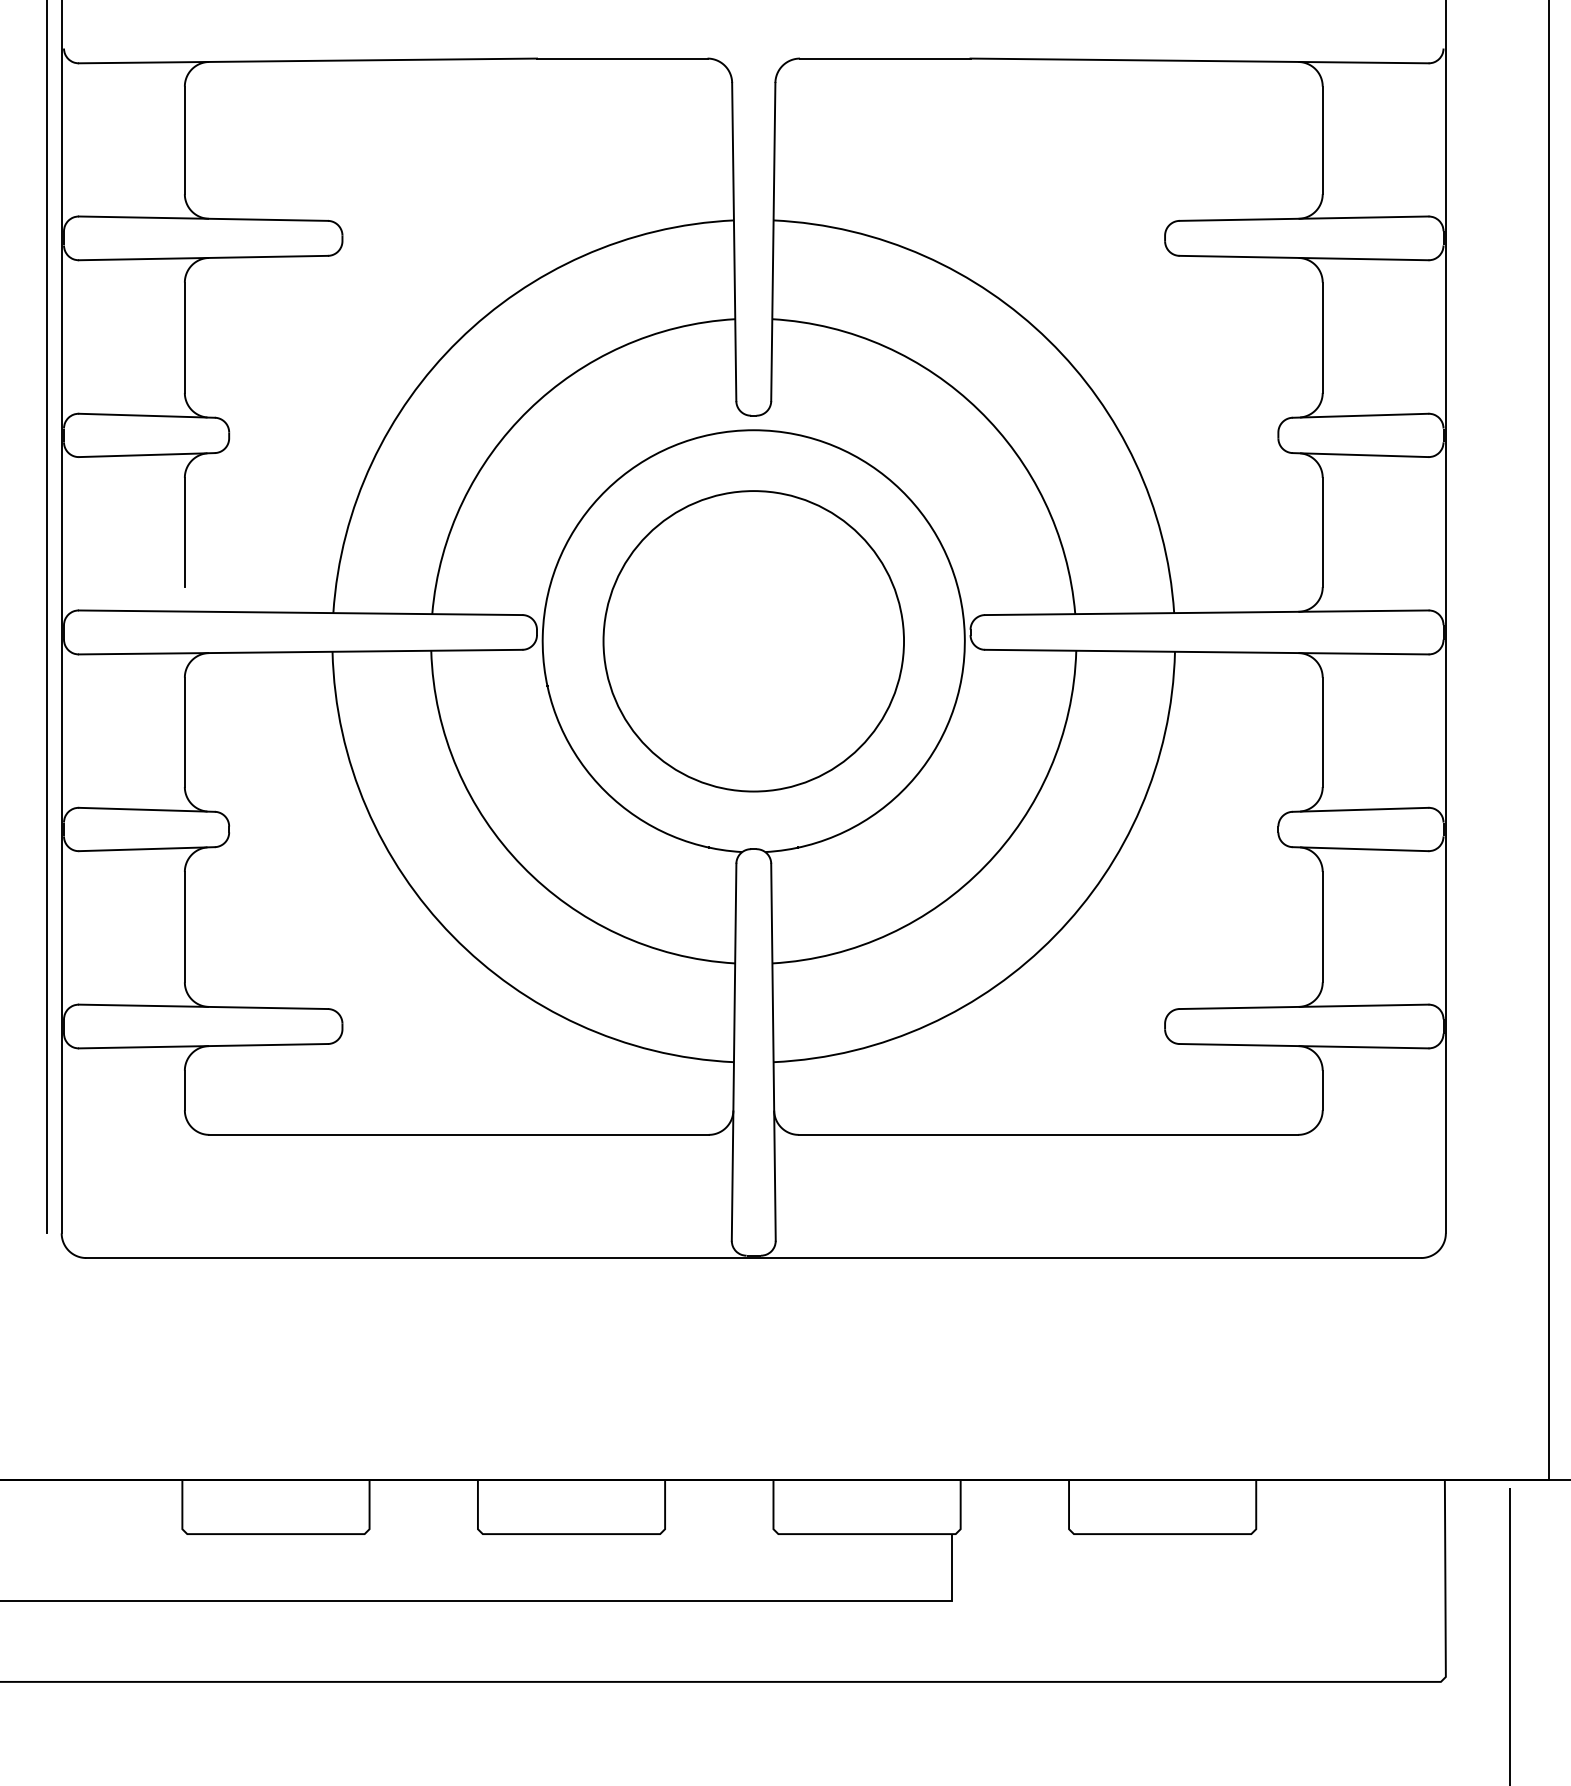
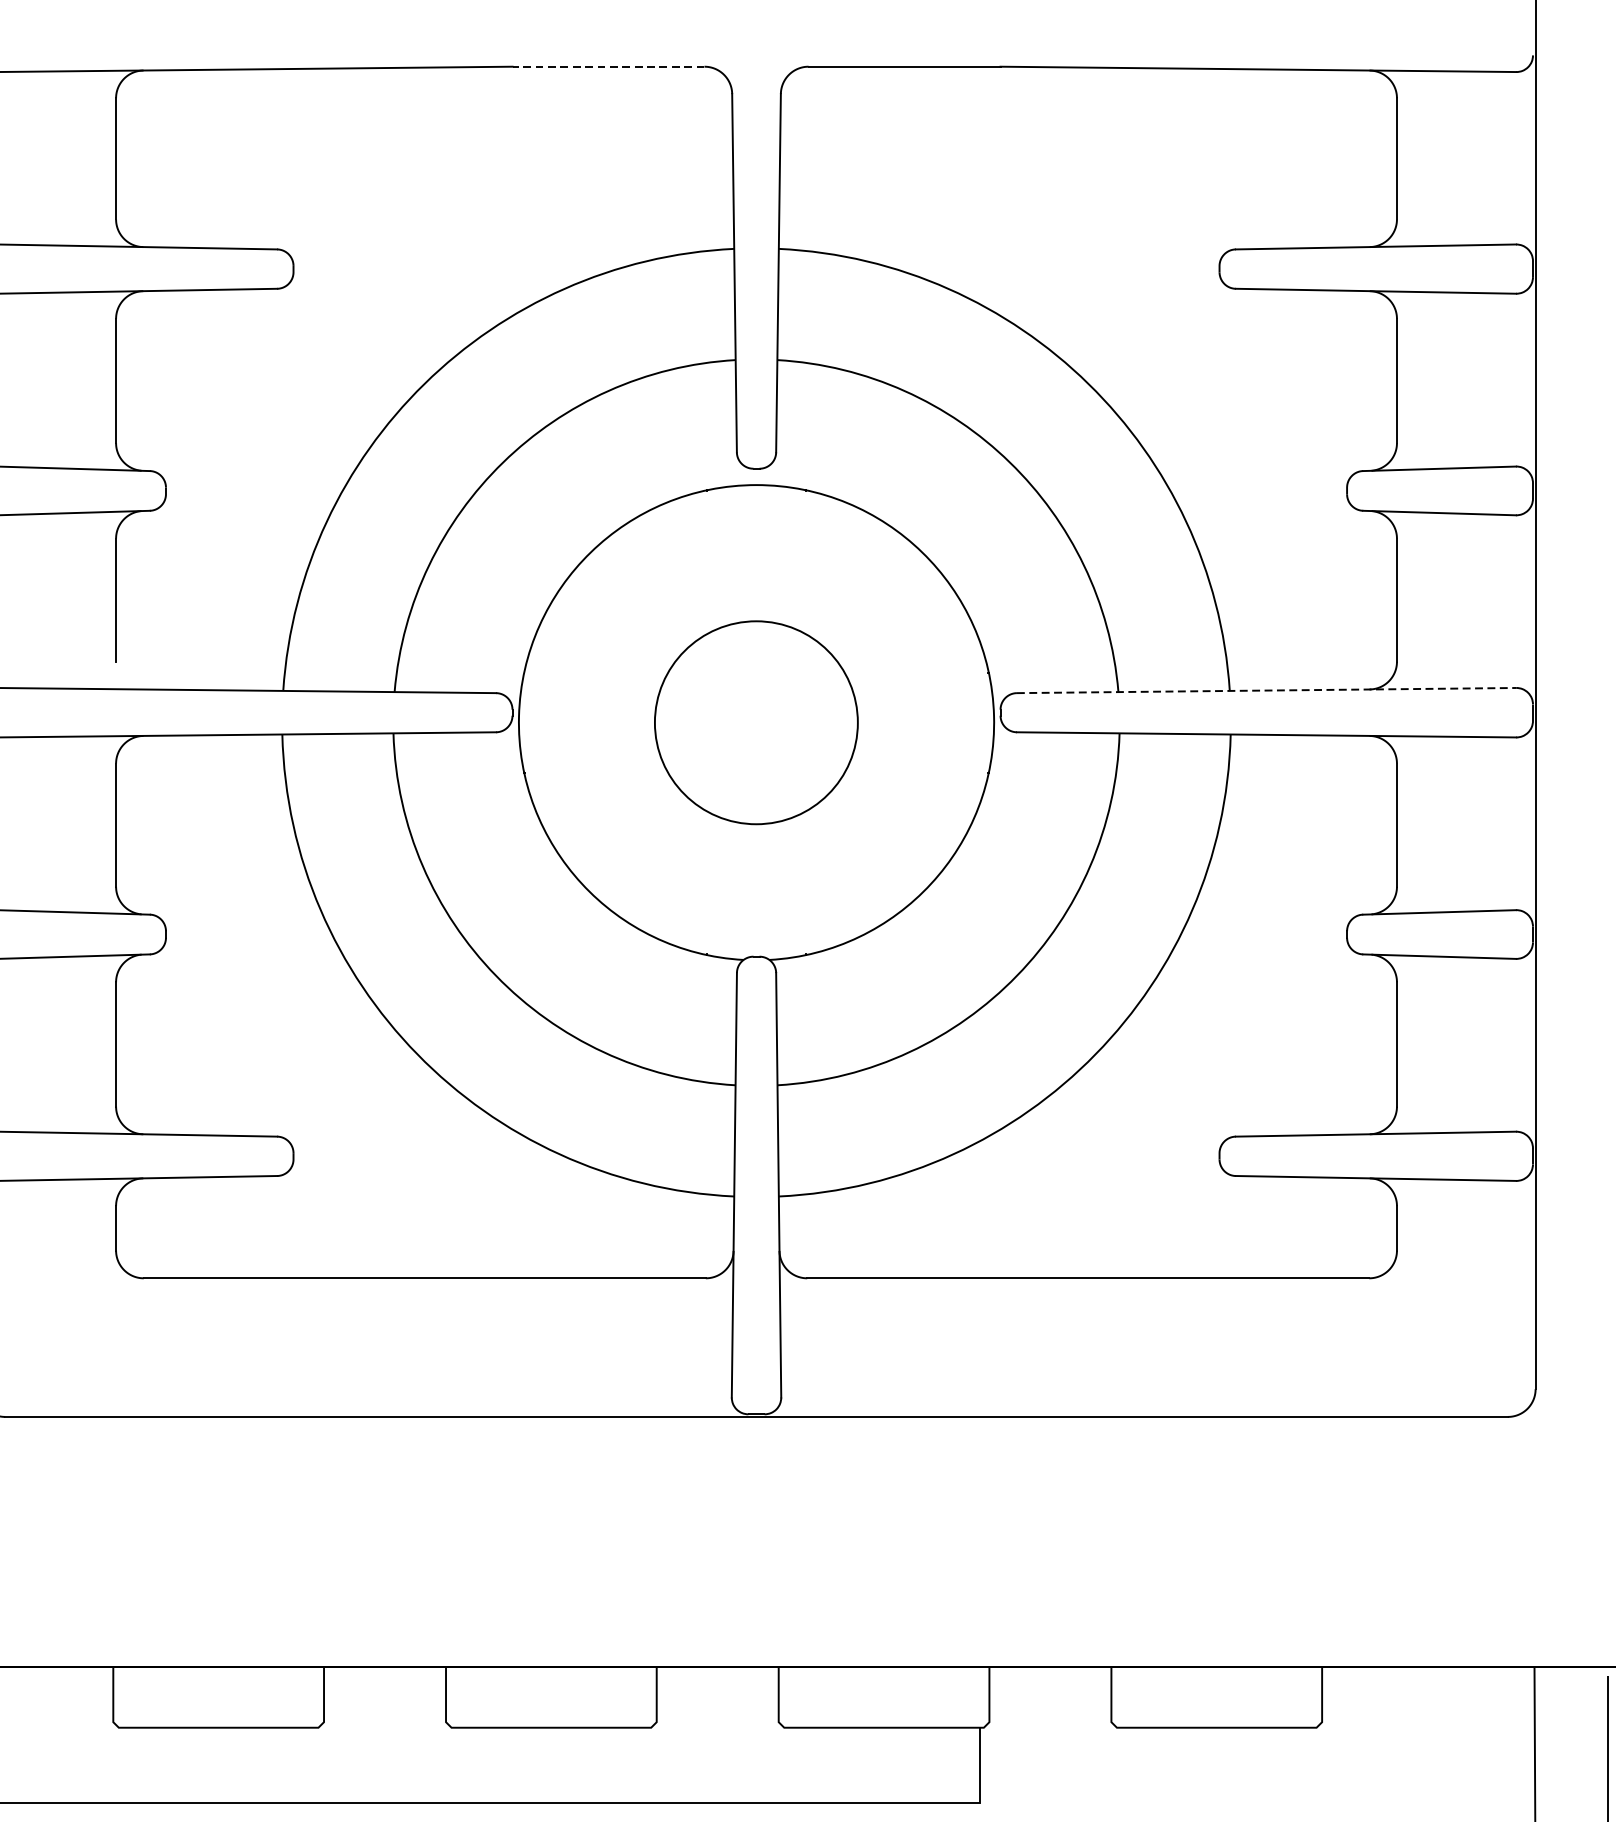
line: (621, 58) -> (607, 66), solid -> dashed
line: (1206, 612) -> (1266, 690), solid -> dashed
circle: (753, 641) -> (756, 722), size x0.6

